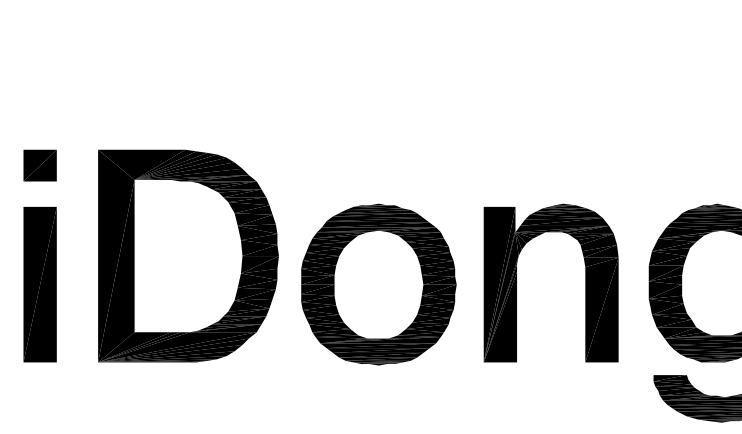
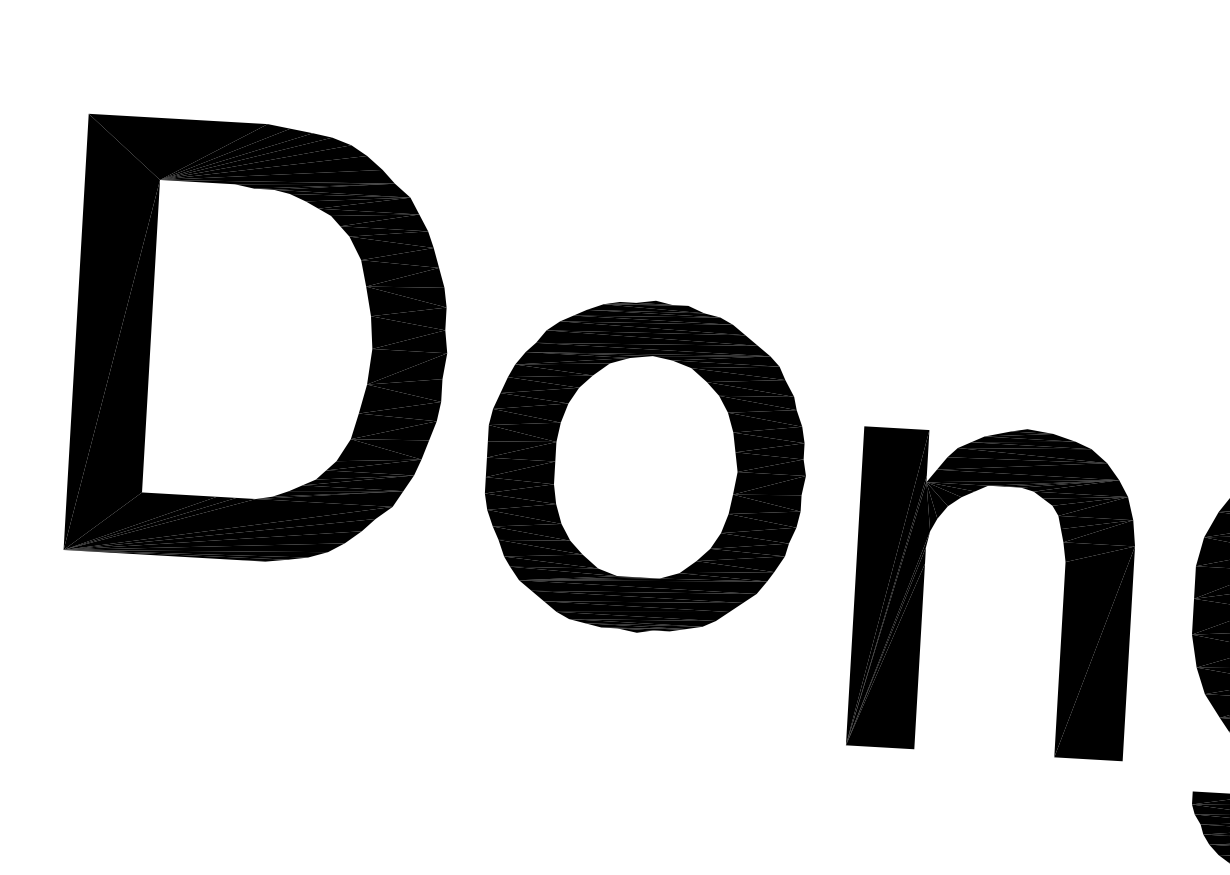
part: (188, 255) -> (261, 341), moved
part: (378, 284) -> (645, 466), moved

